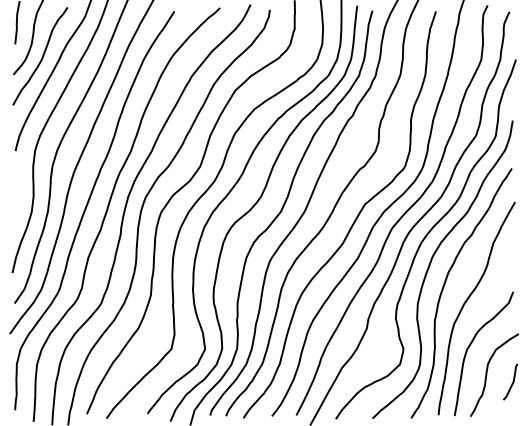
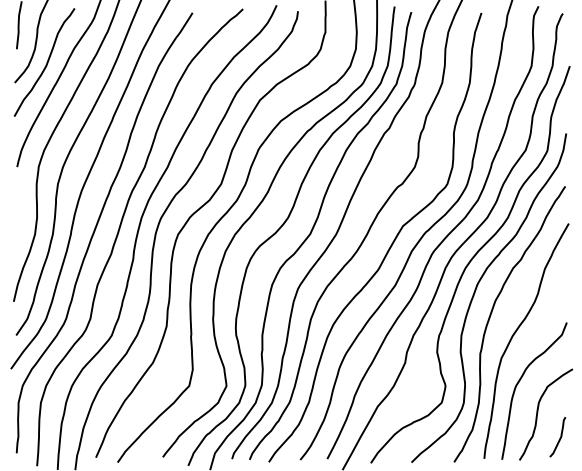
curve: (512, 382) -> (559, 437), moved

